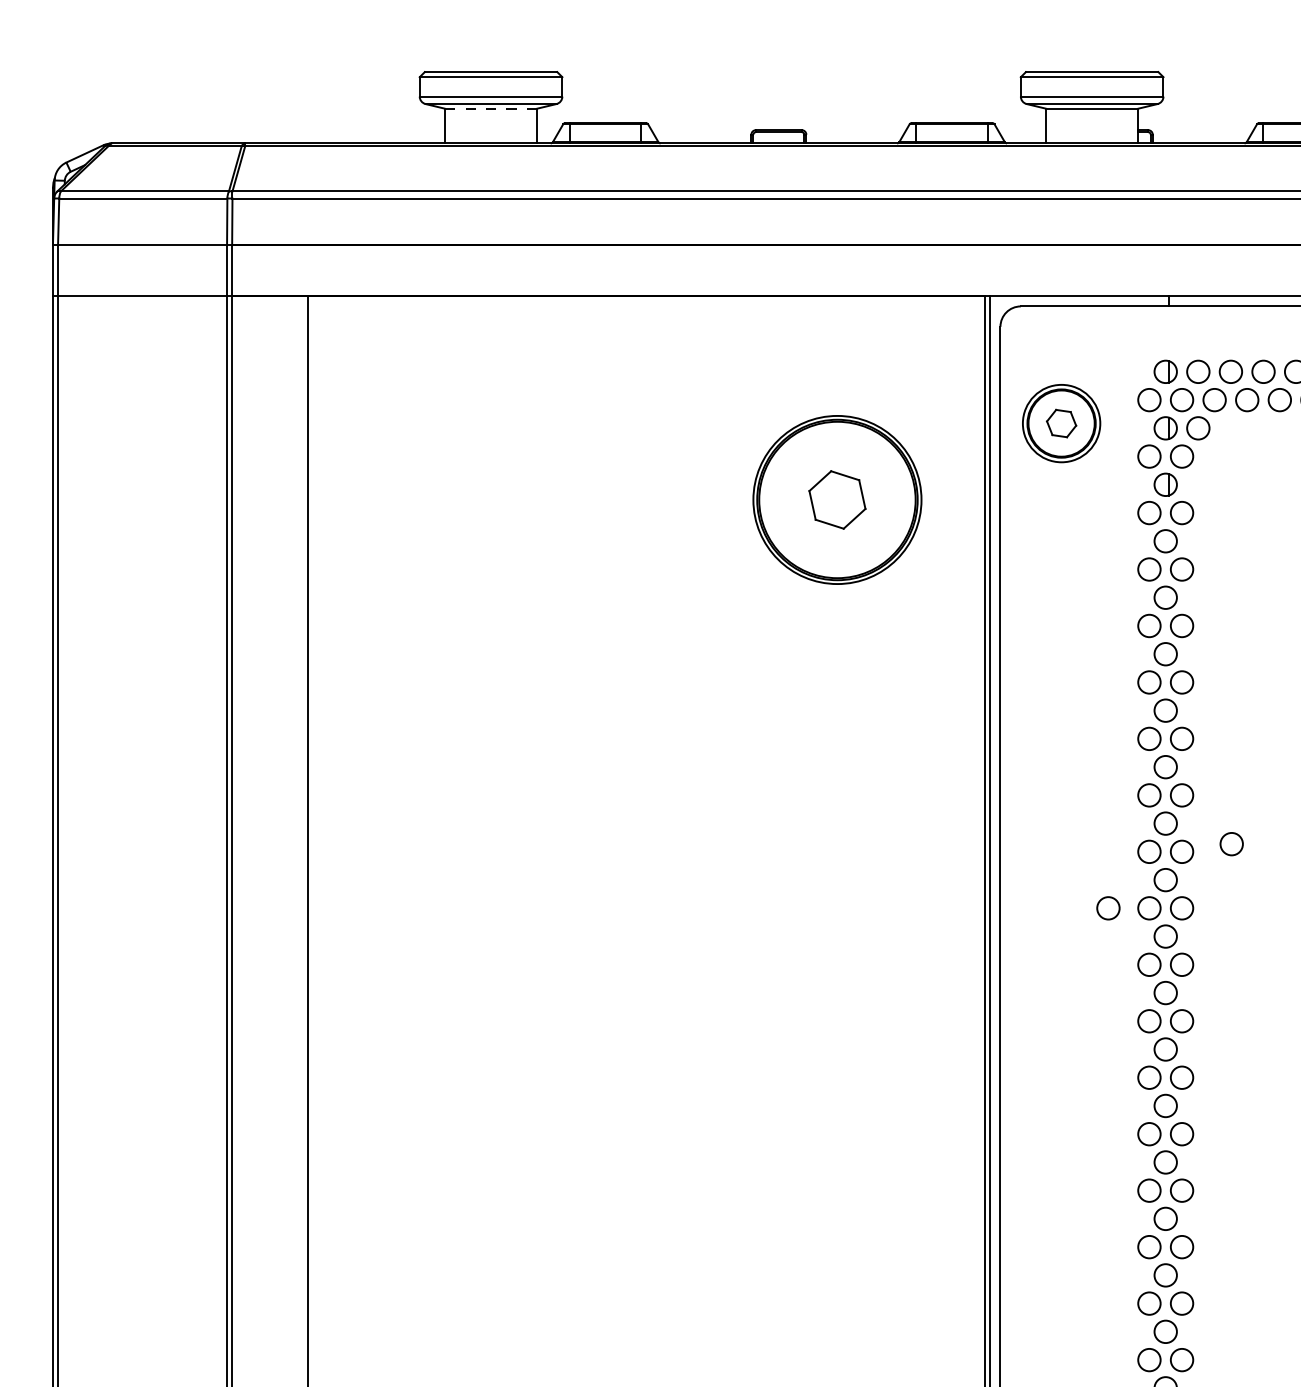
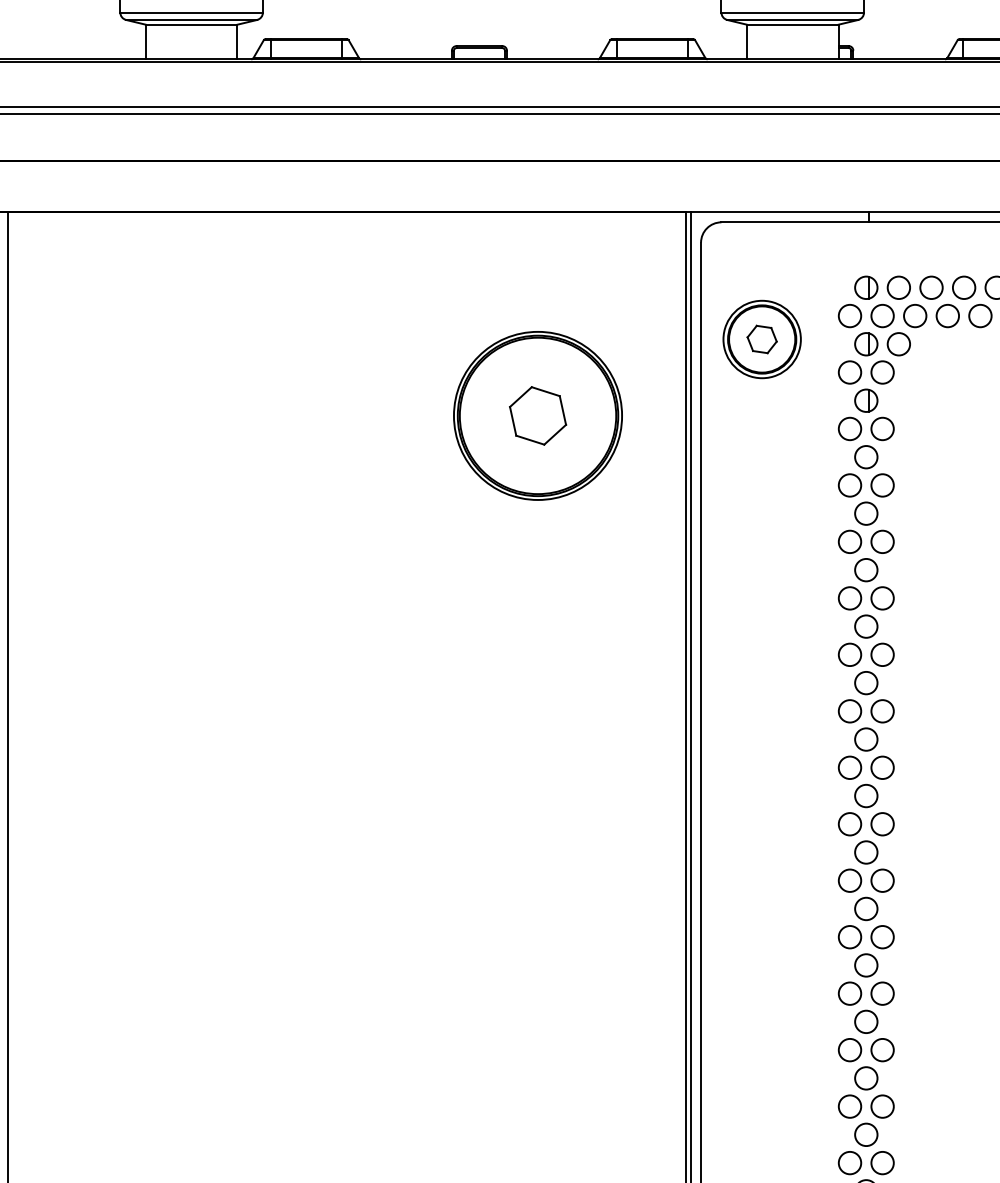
line: (491, 108) -> (192, 24), dashed -> solid
circle: (1231, 844) -> (932, 760), removed
circle: (1108, 908) -> (809, 824), removed

